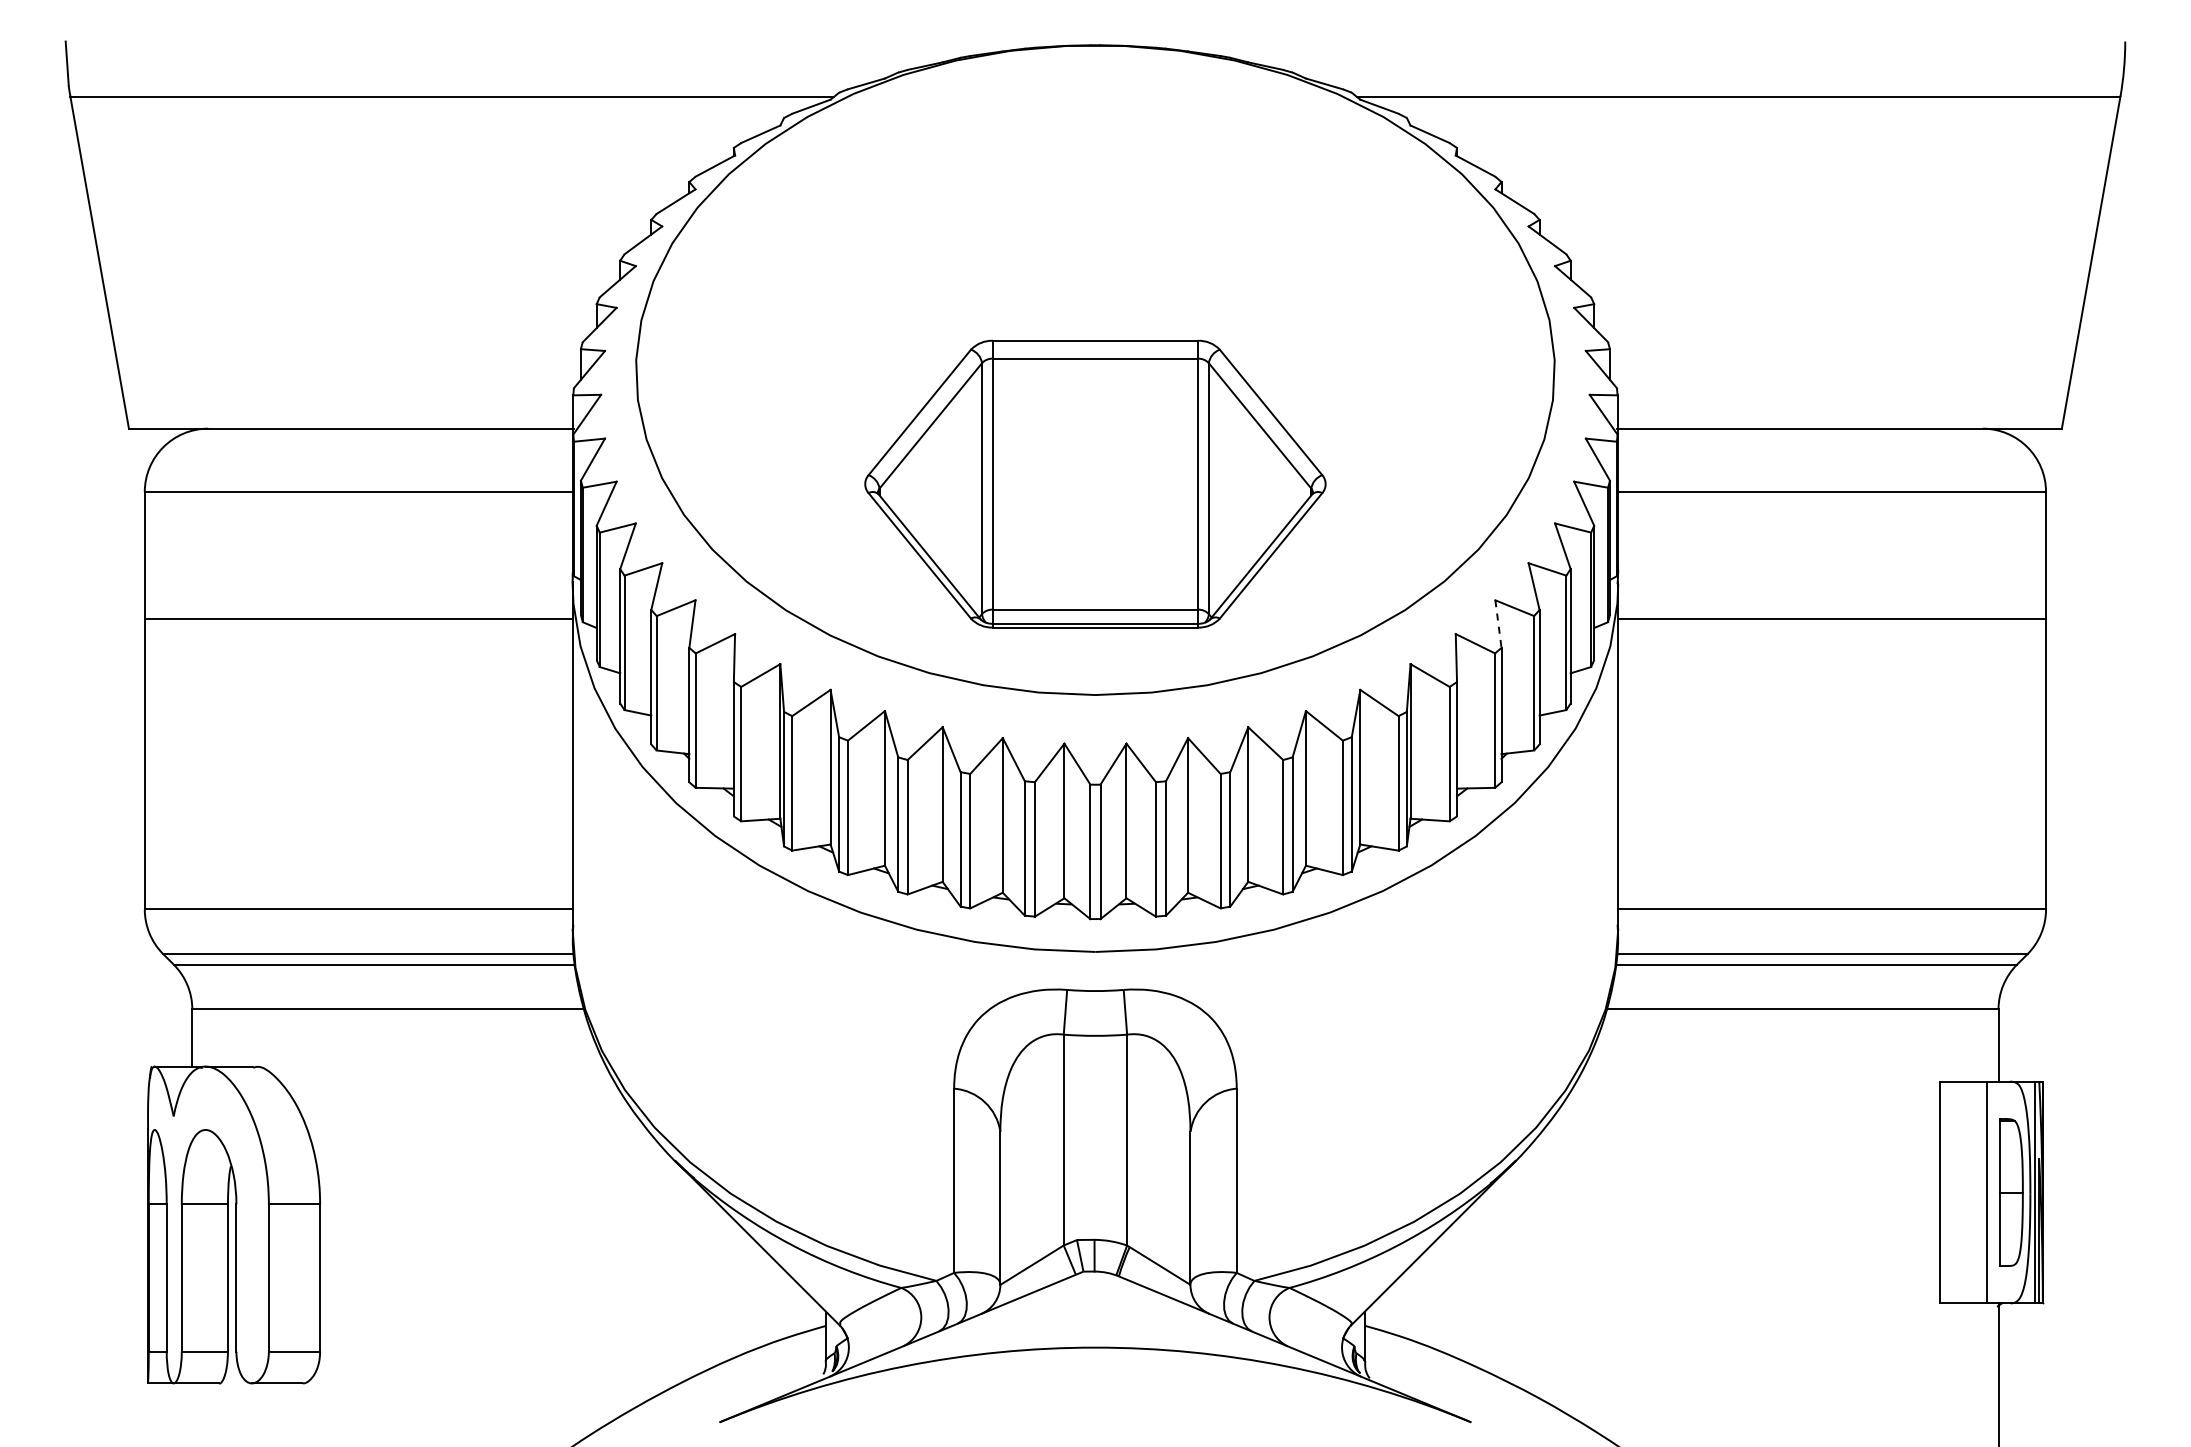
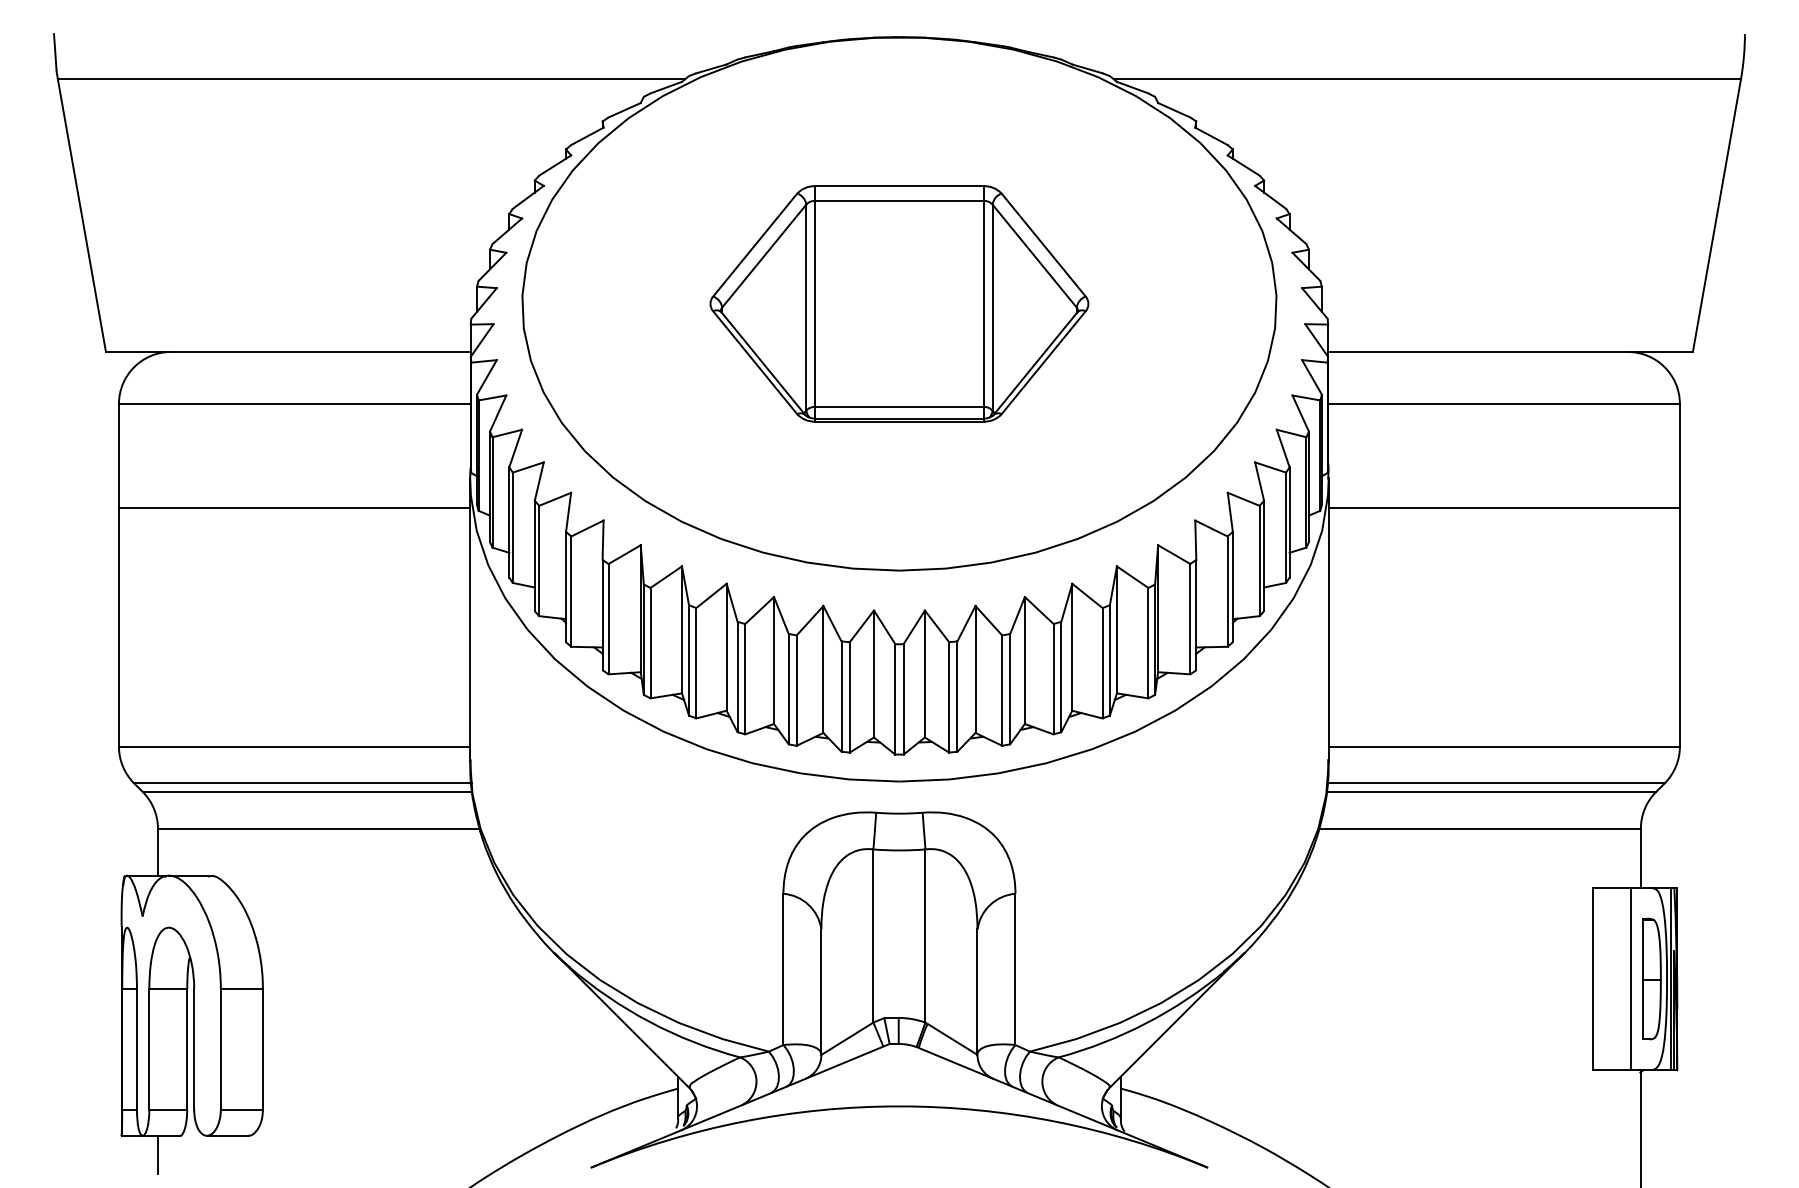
part: (1095, 483) -> (899, 303), moved
line: (1498, 624) -> (1230, 512), dashed -> solid
line: (192, 1406) -> (158, 1154), added

